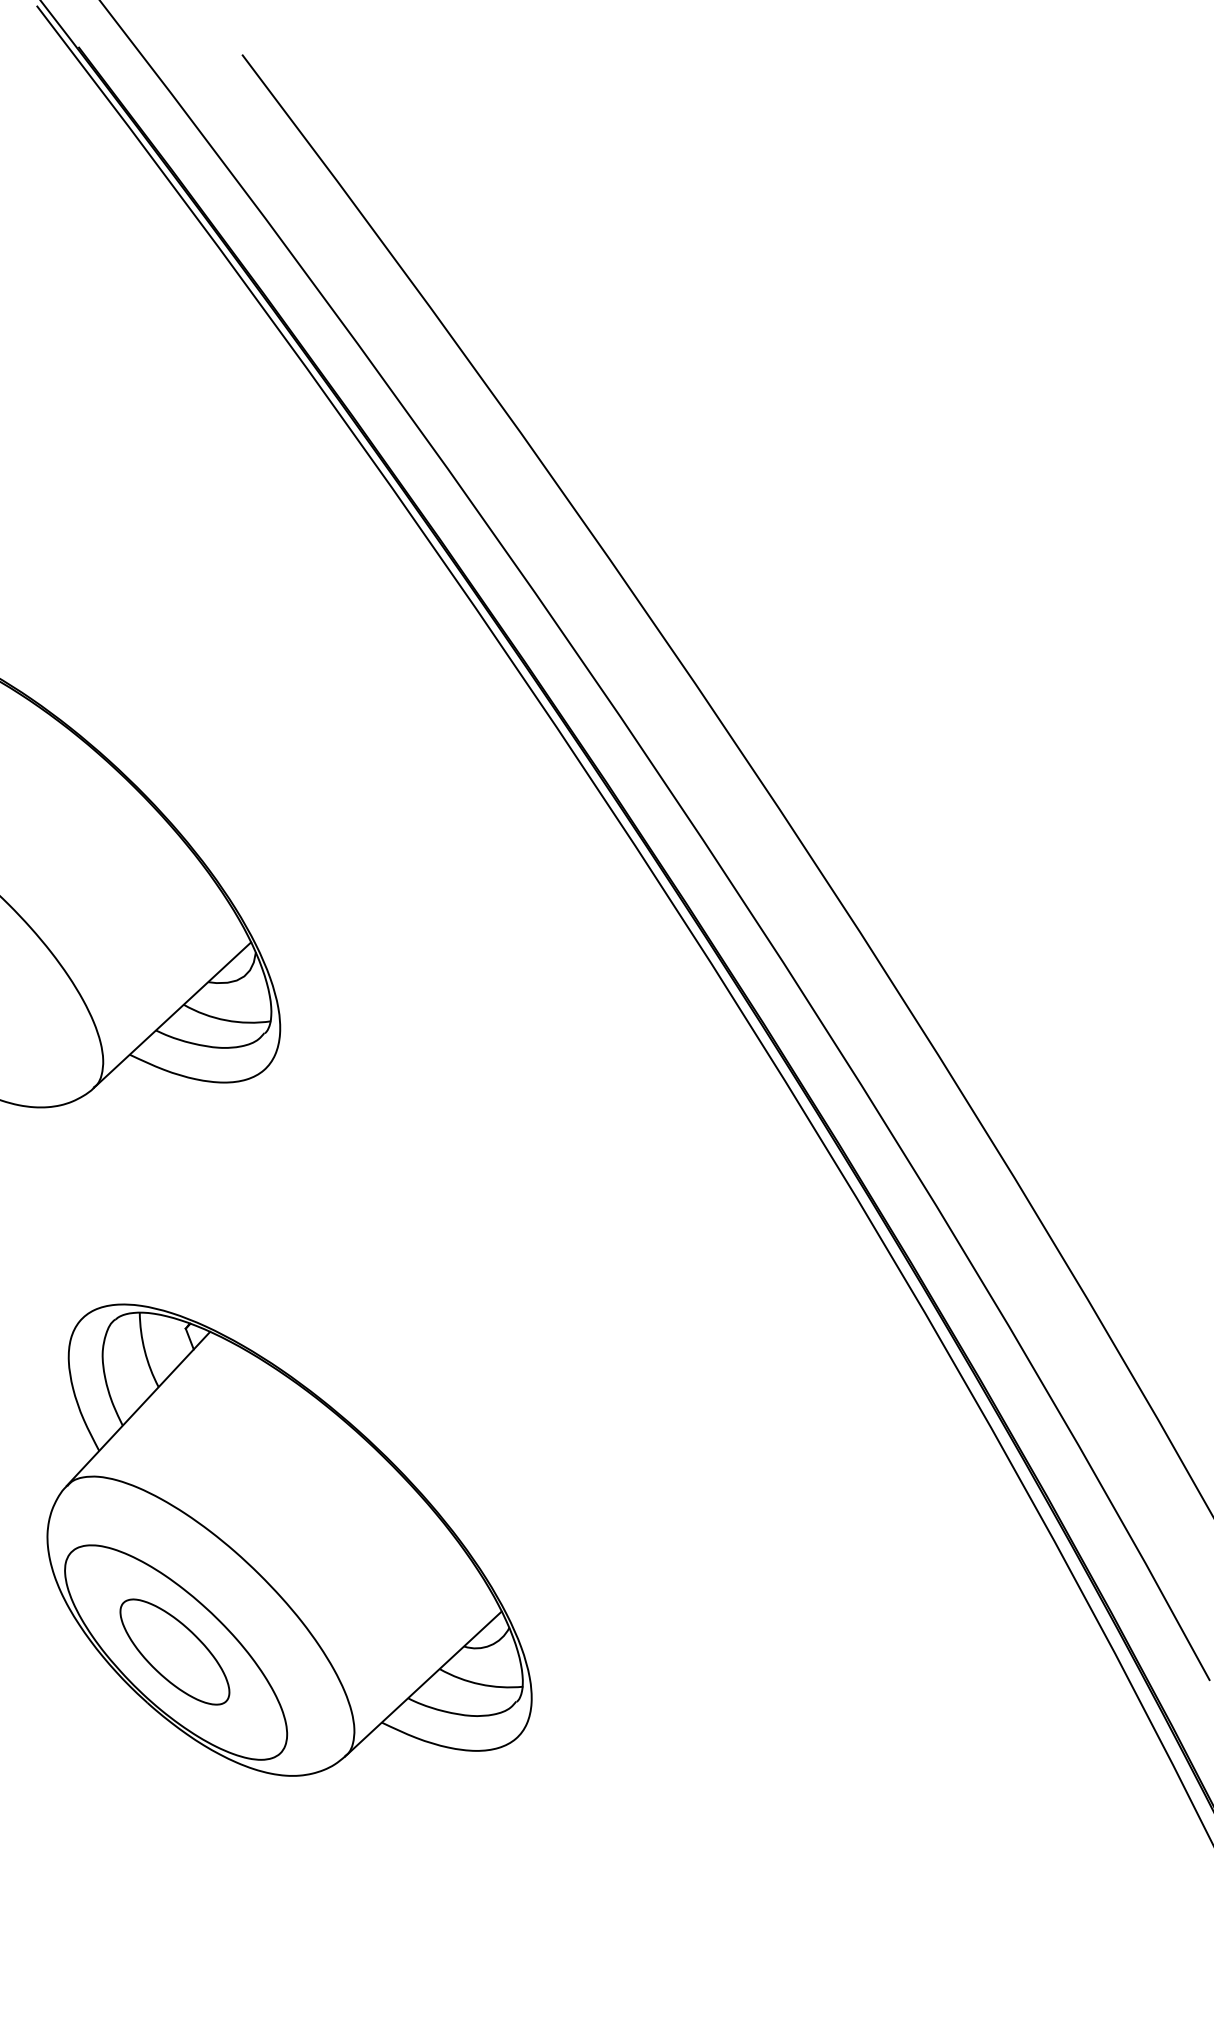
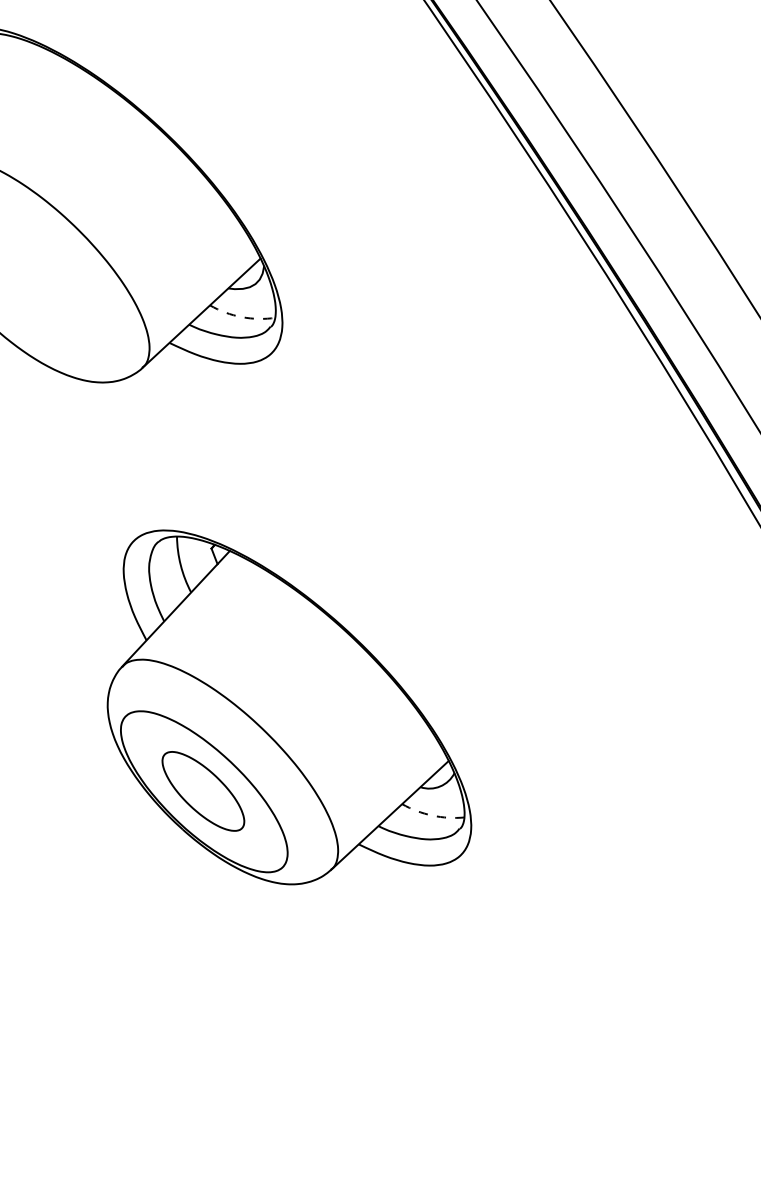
arc: (226, 1020) -> (242, 317), solid -> dashed
arc: (480, 1684) -> (432, 815), solid -> dashed

